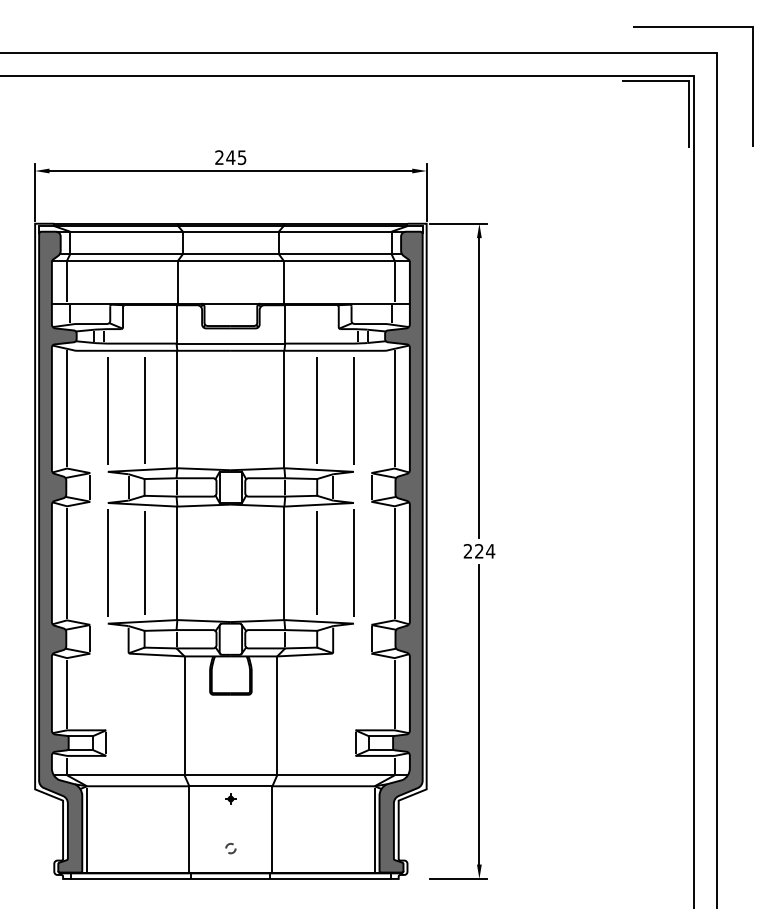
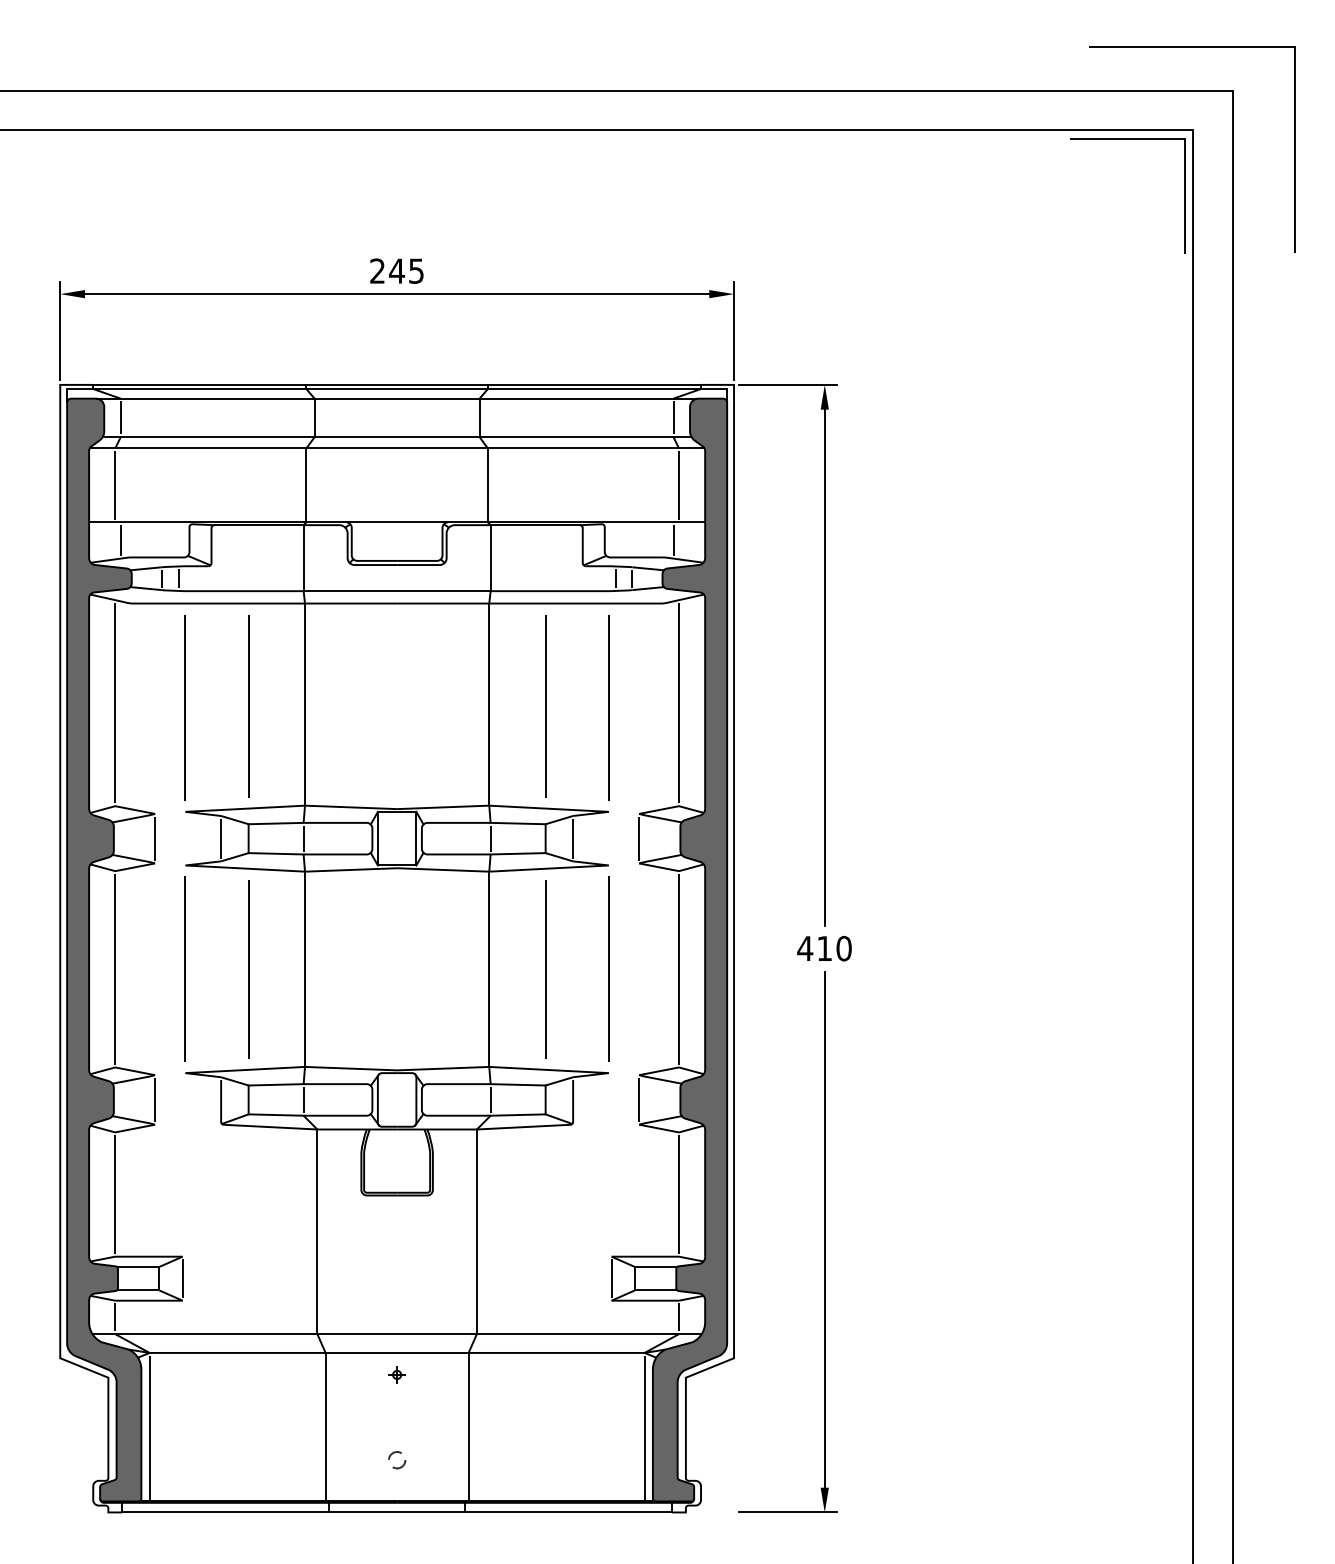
text: (479, 551) -> (824, 948), 224 -> 410

